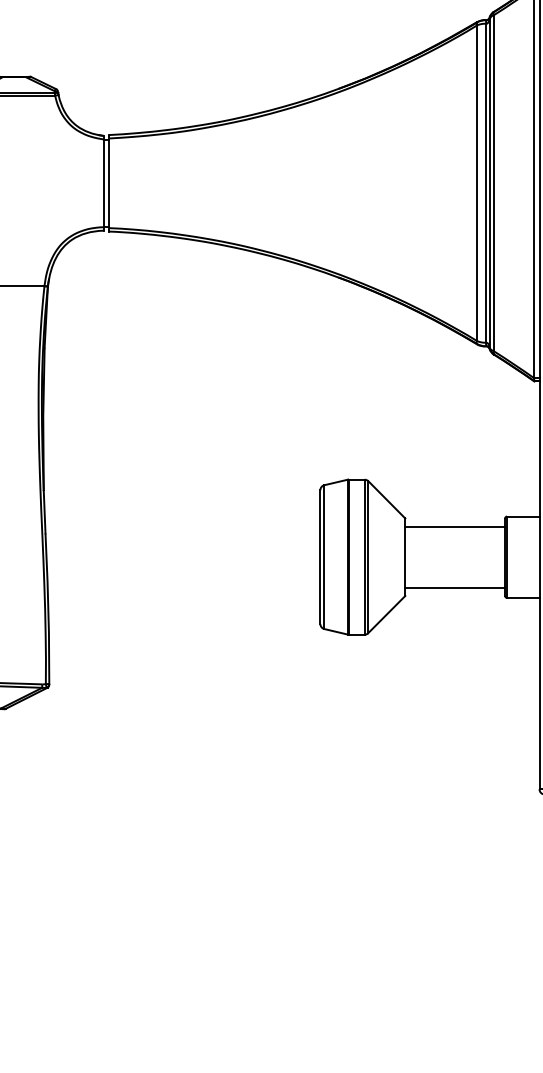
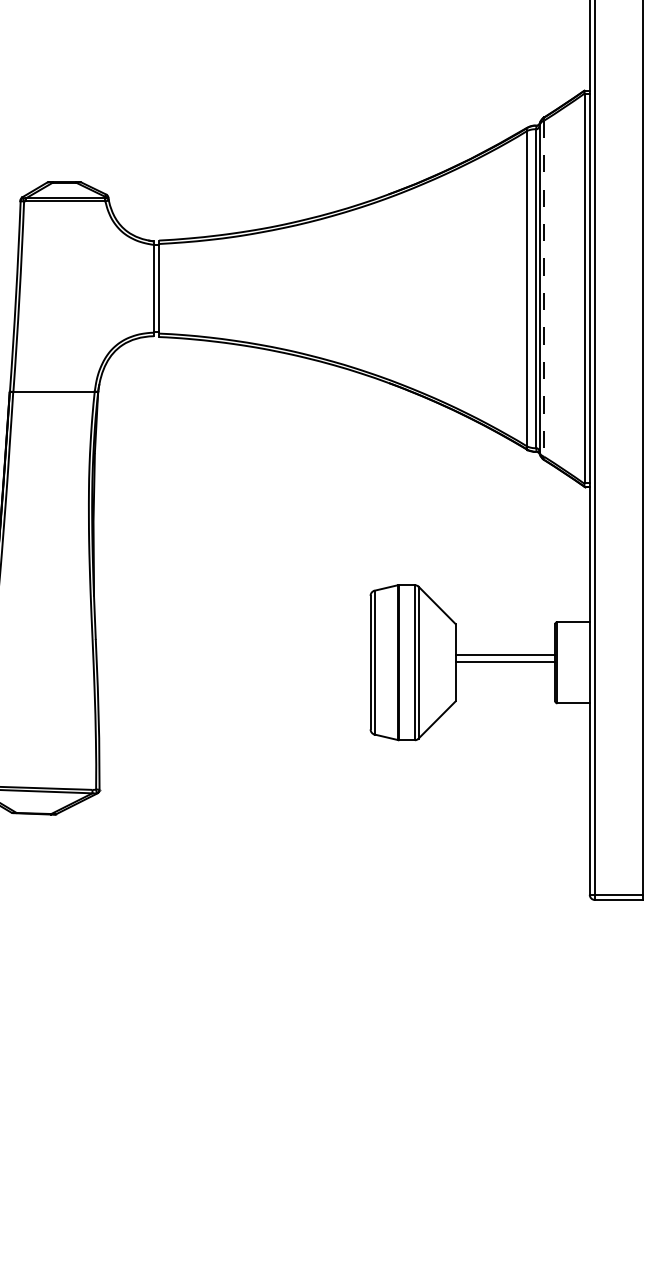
line: (494, 184) -> (544, 289), solid -> dashed
line: (455, 527) -> (505, 662), moved
line: (455, 588) -> (505, 655), moved

